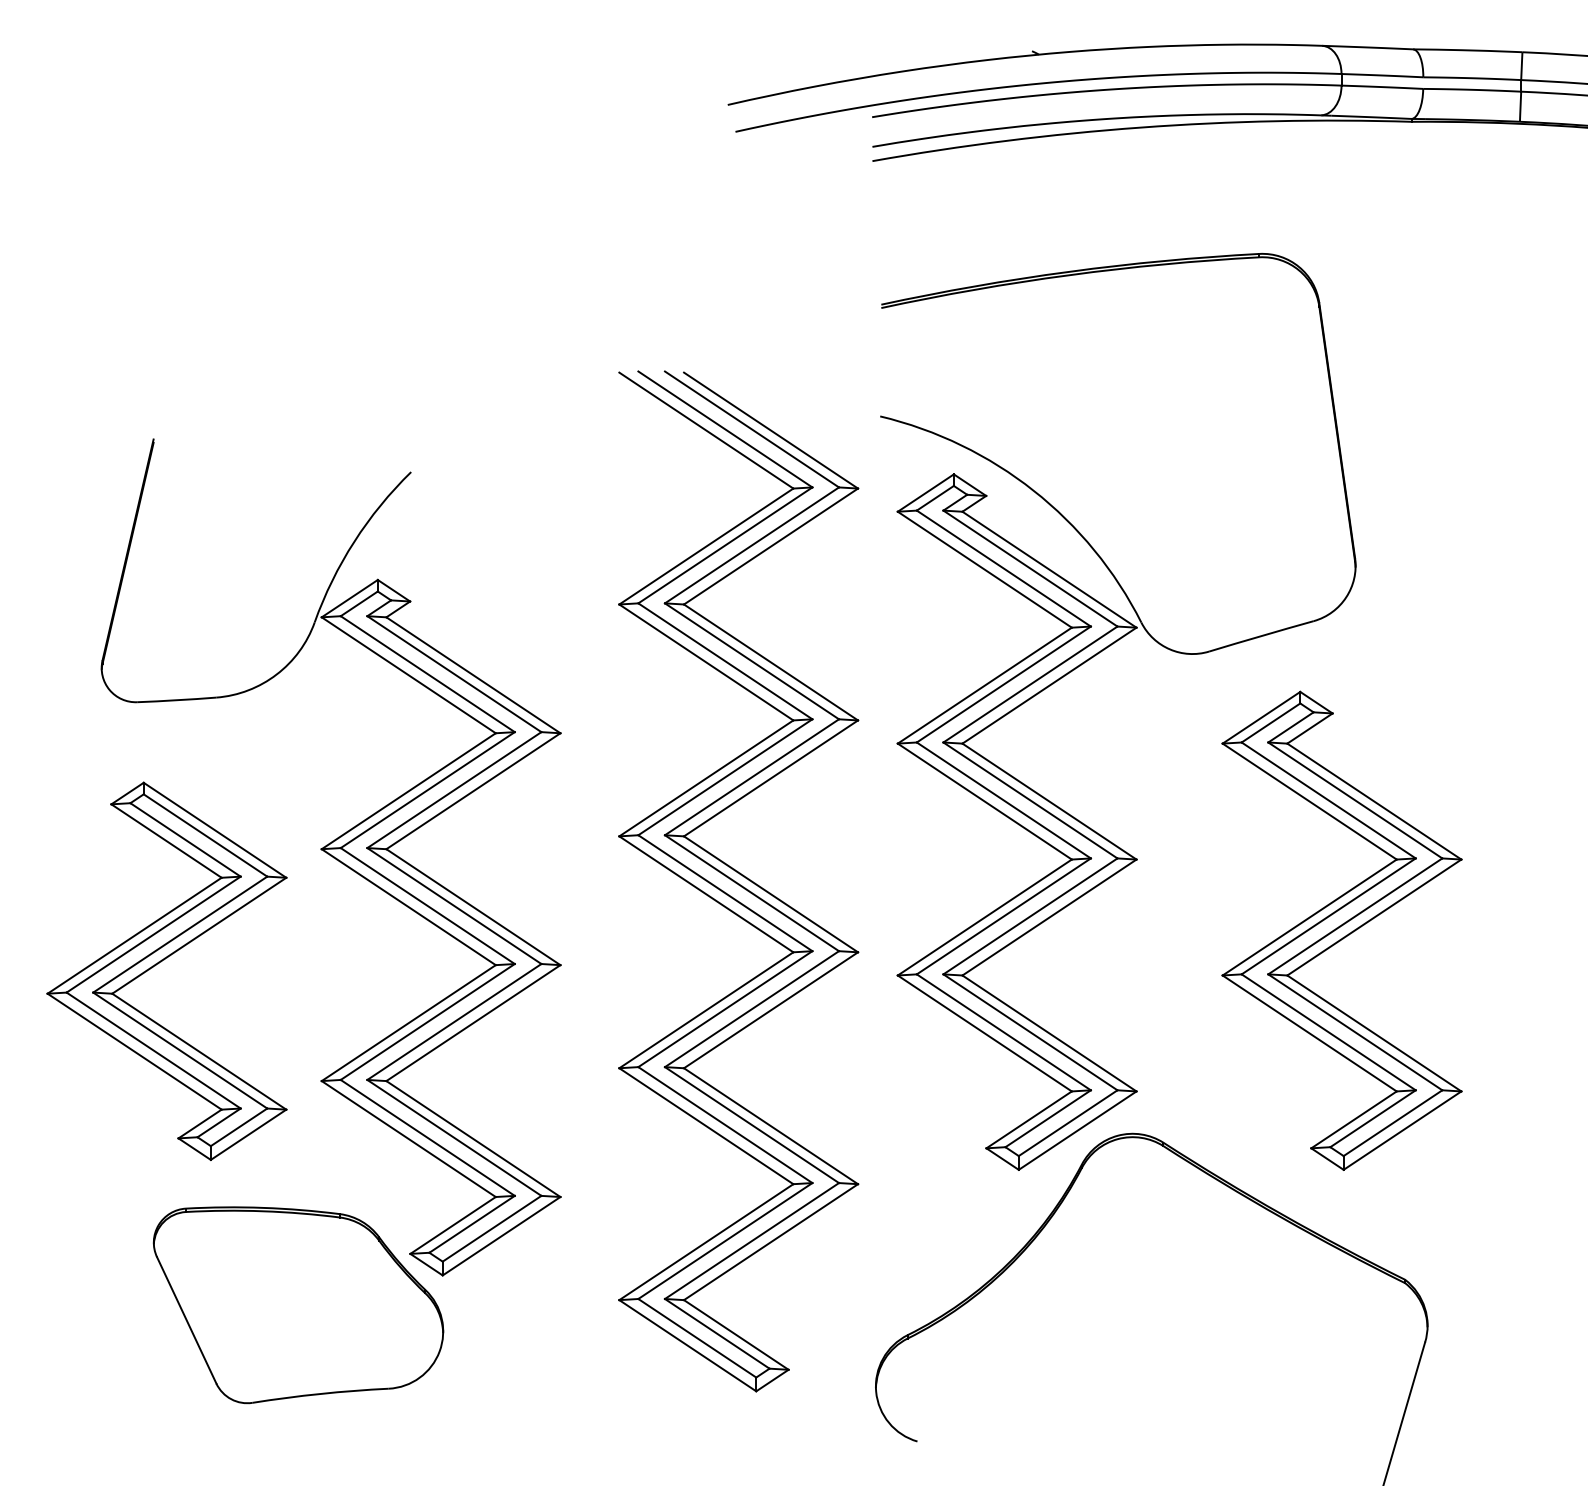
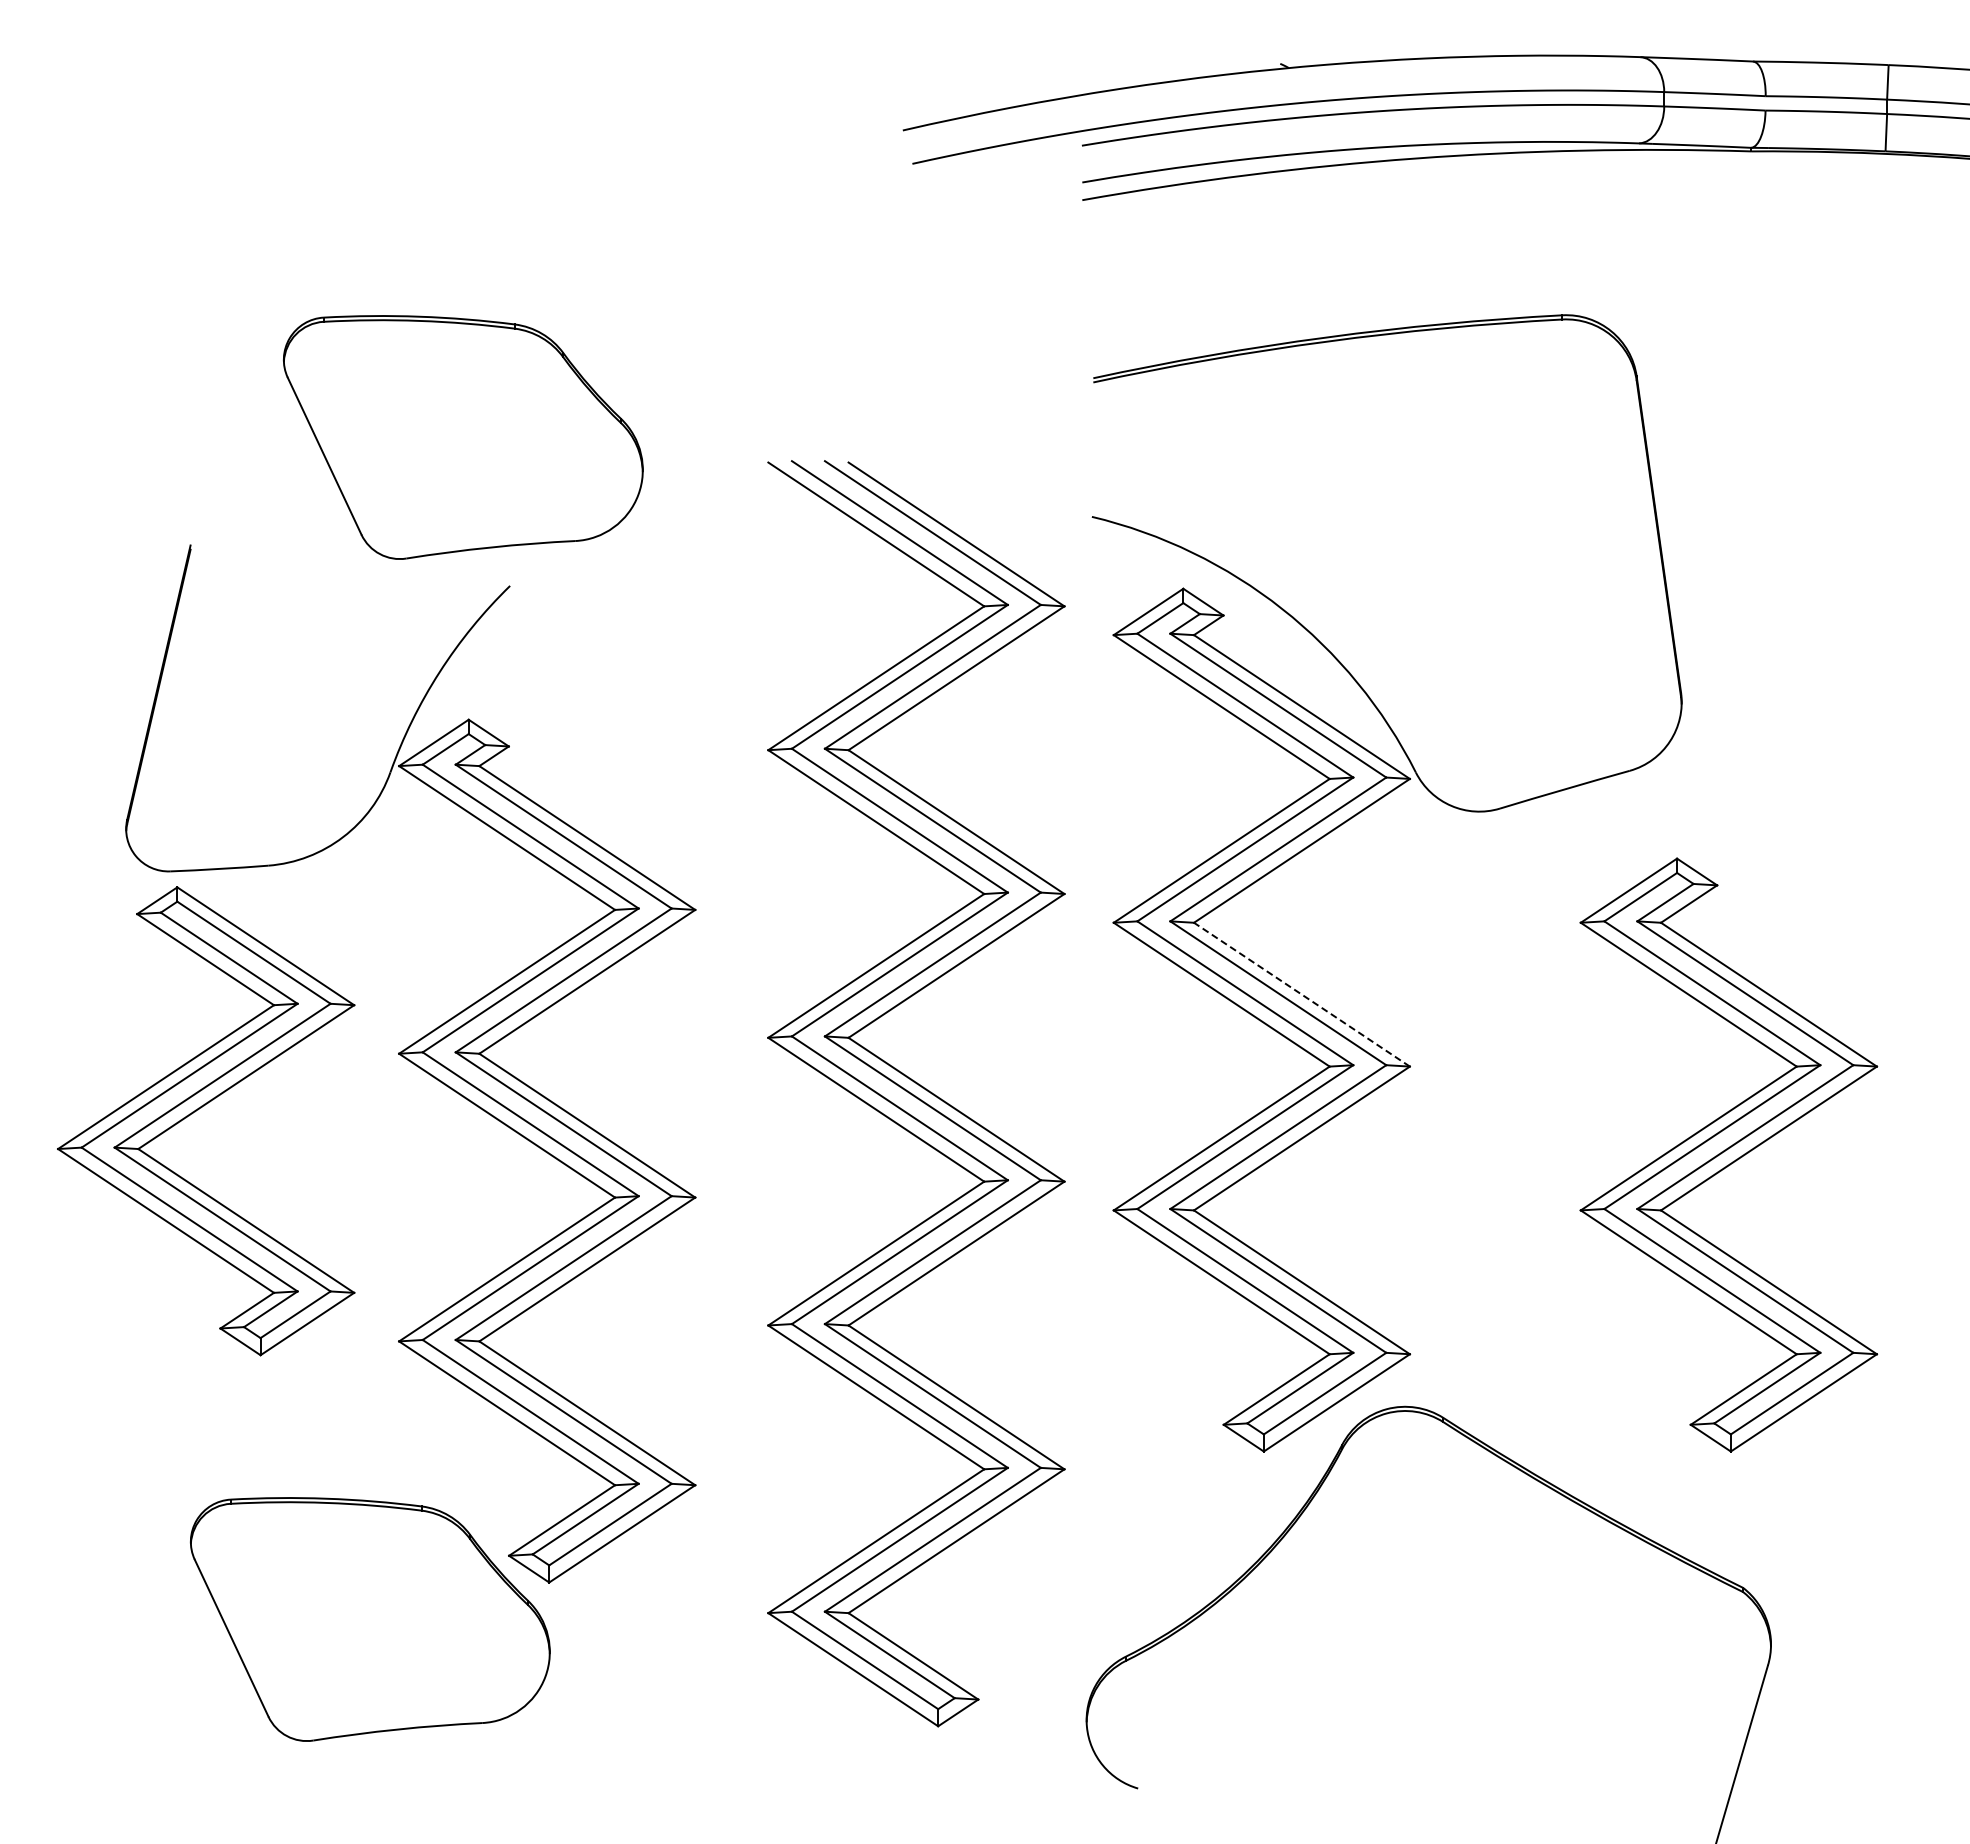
part: (373, 352) -> (463, 437), added
line: (1049, 801) -> (1301, 994), solid -> dashed
part: (1341, 930) -> (1728, 1154), moved
part: (160, 962) -> (198, 1110), moved

